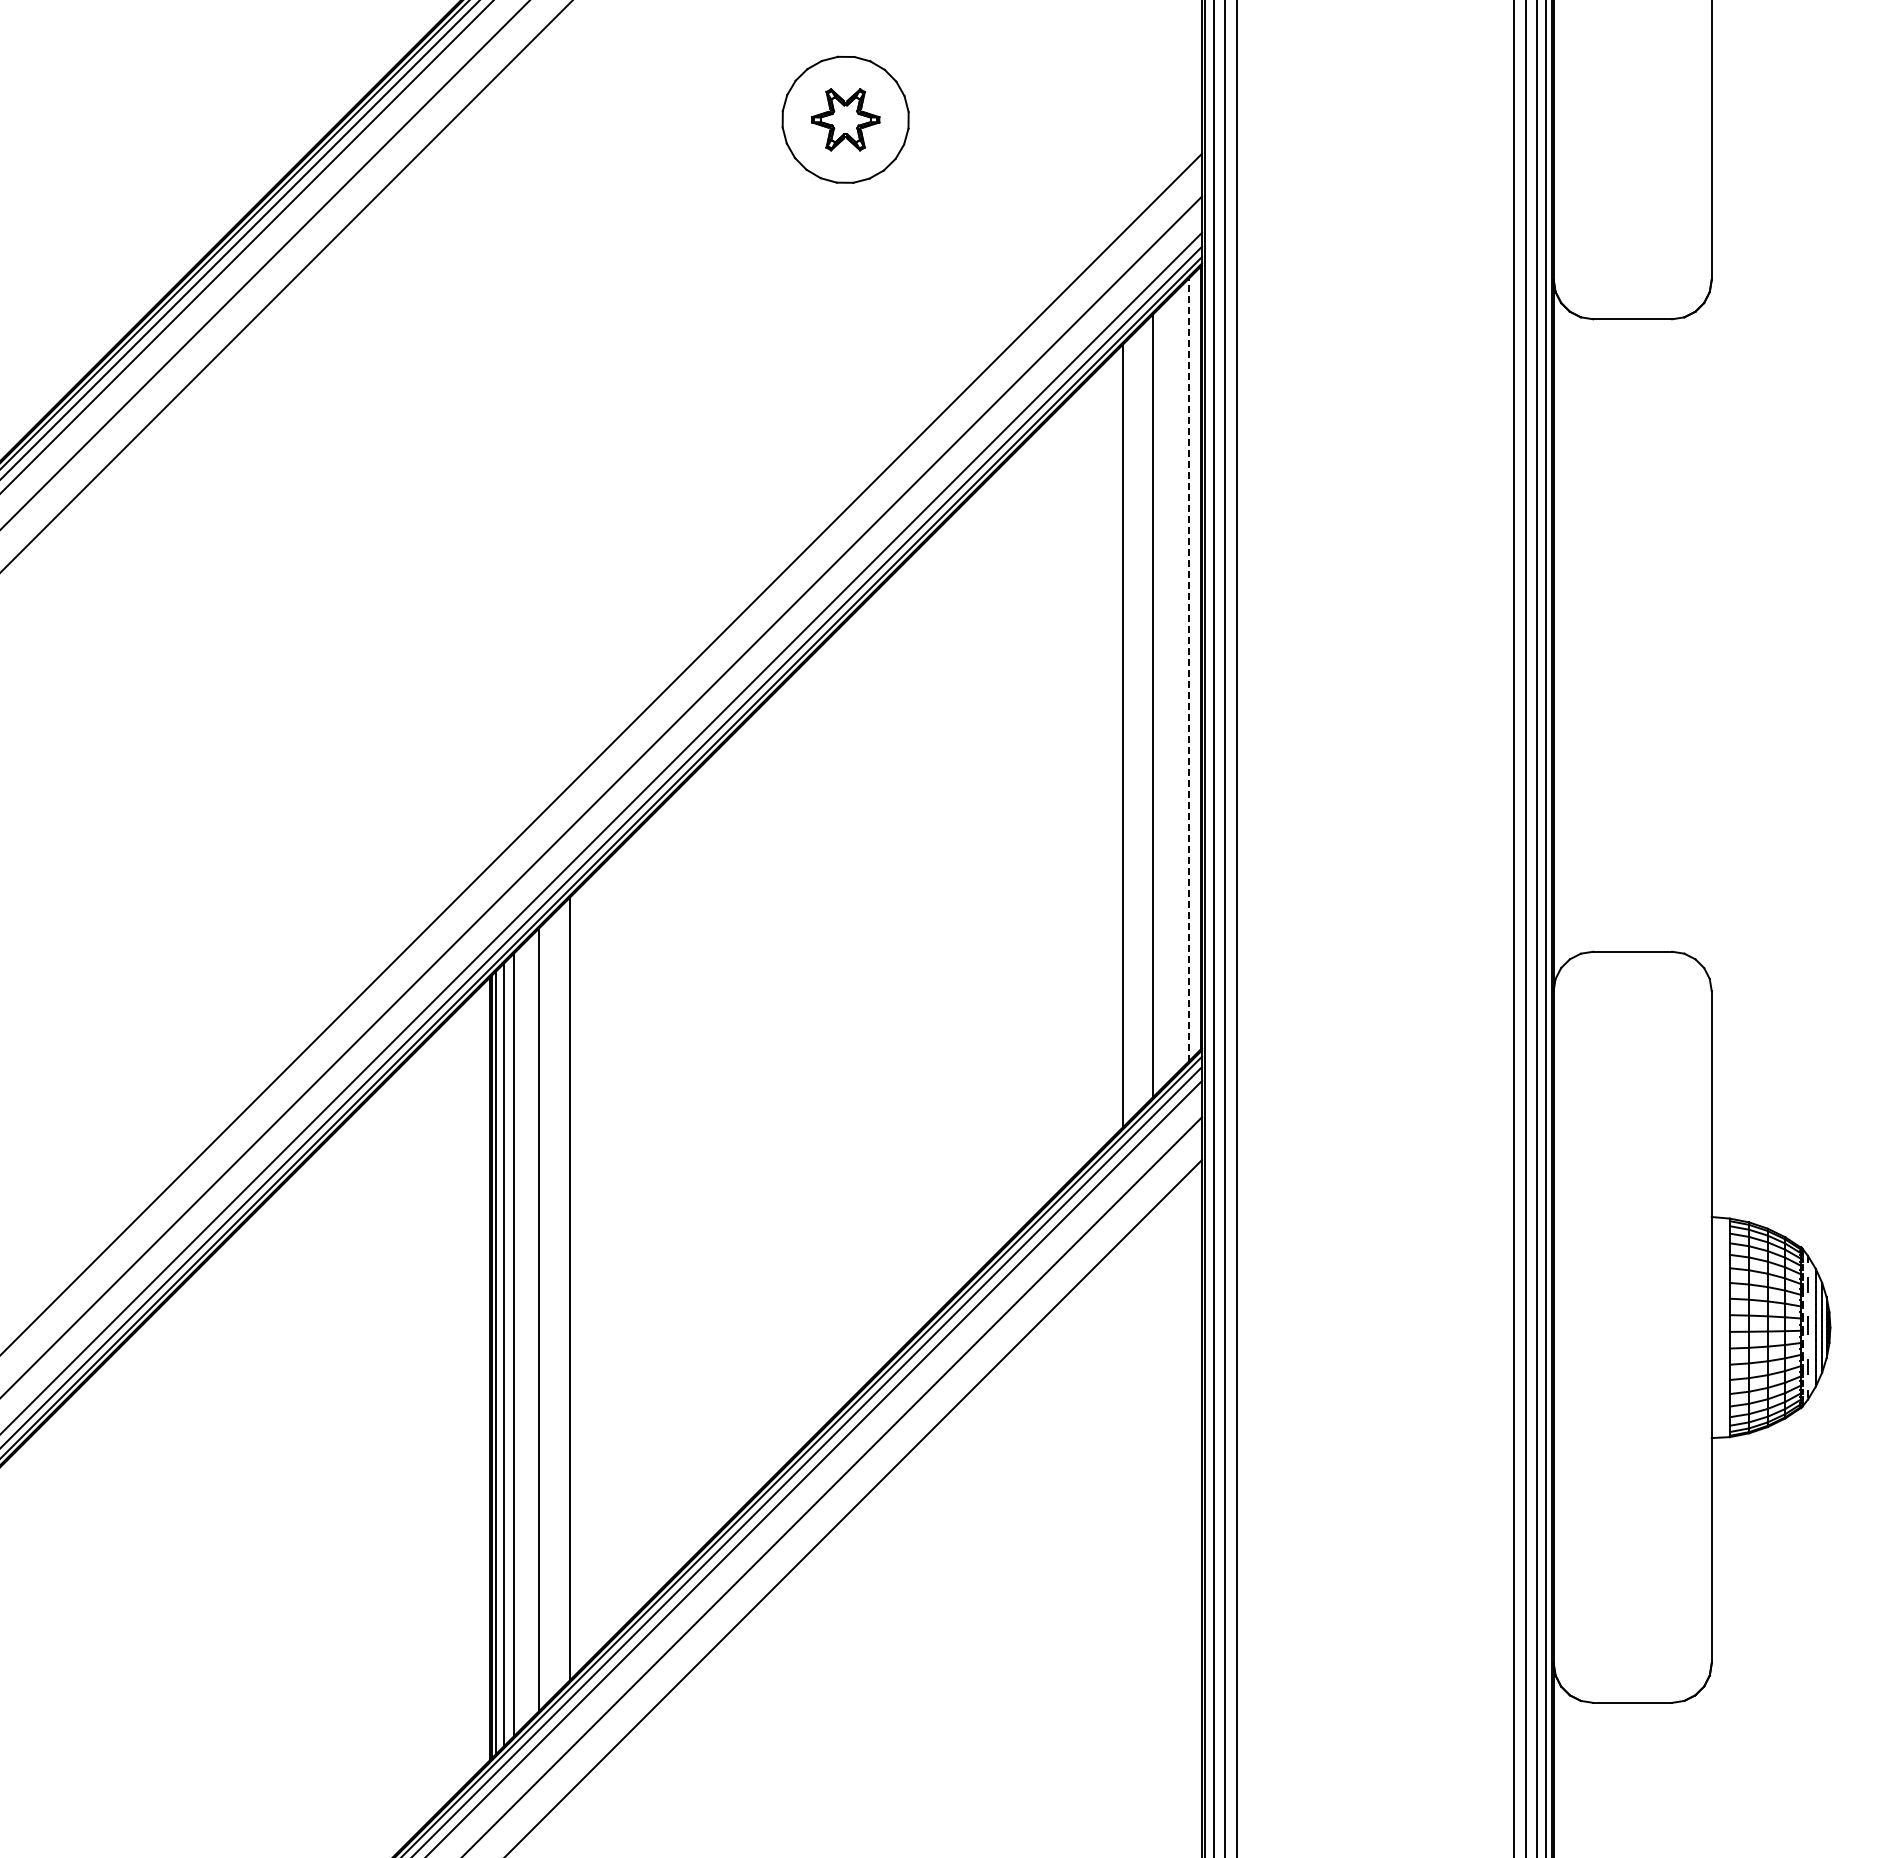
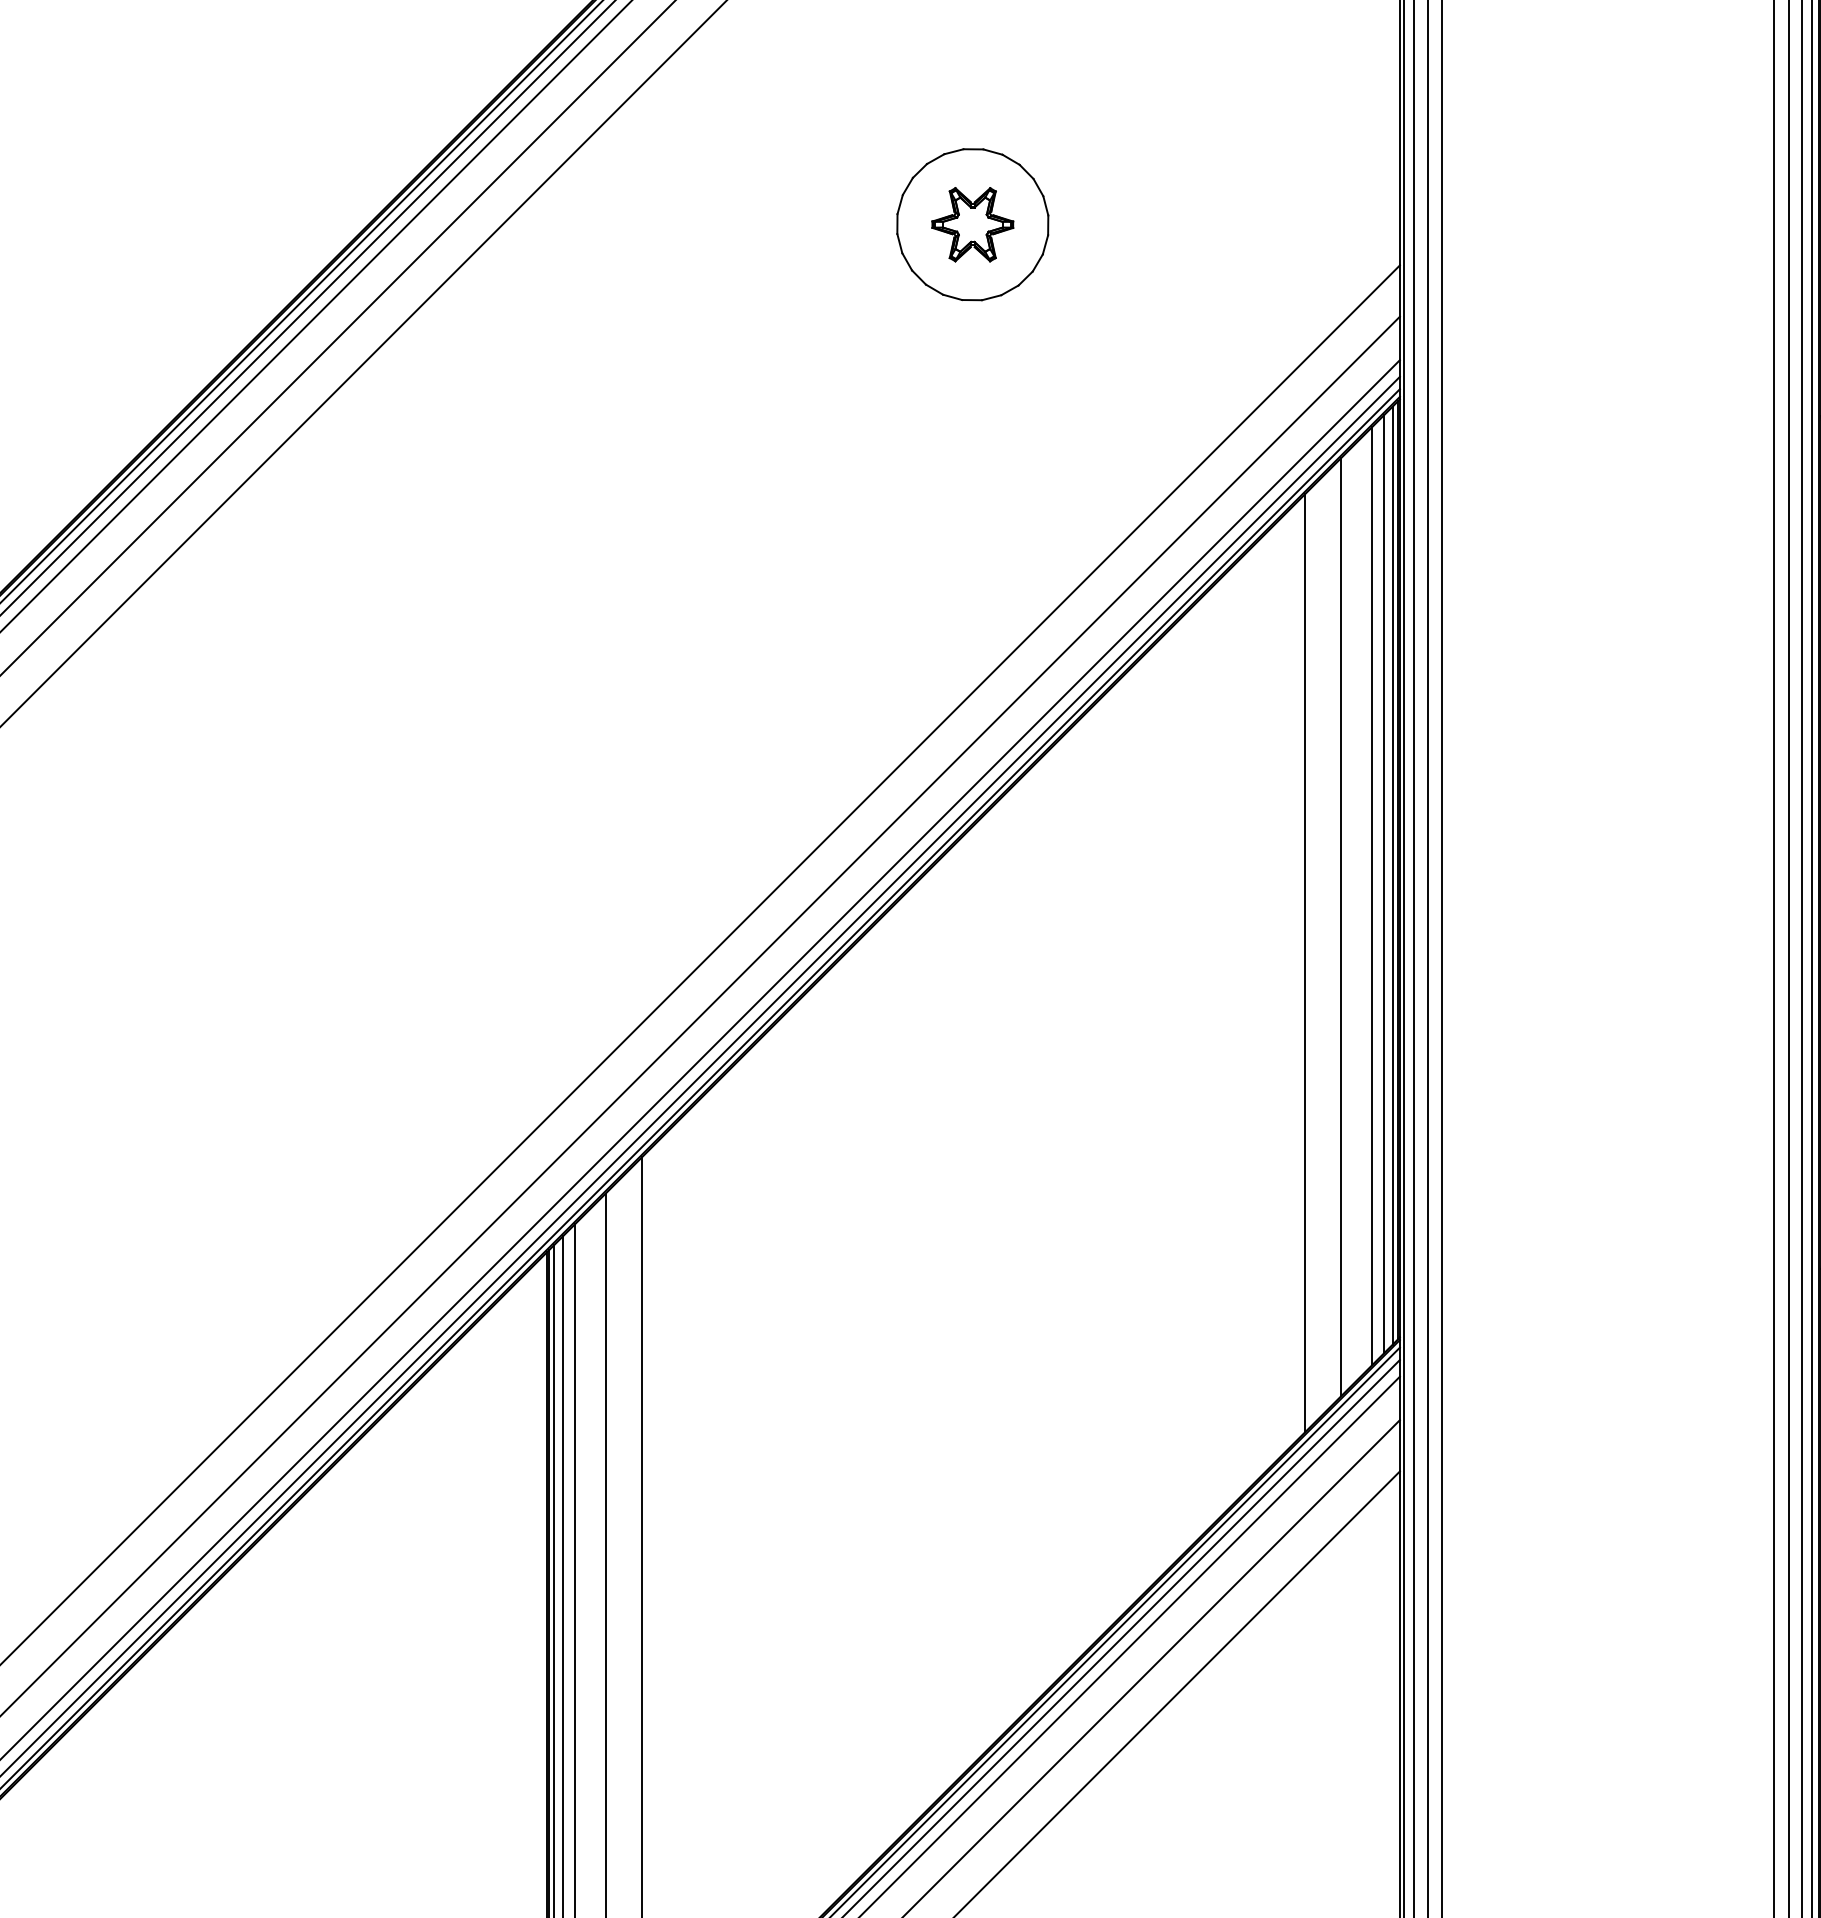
line: (1196, 662) -> (1393, 875), added
line: (1188, 669) -> (1383, 883), dashed -> solid
line: (1178, 679) -> (1371, 895), added

